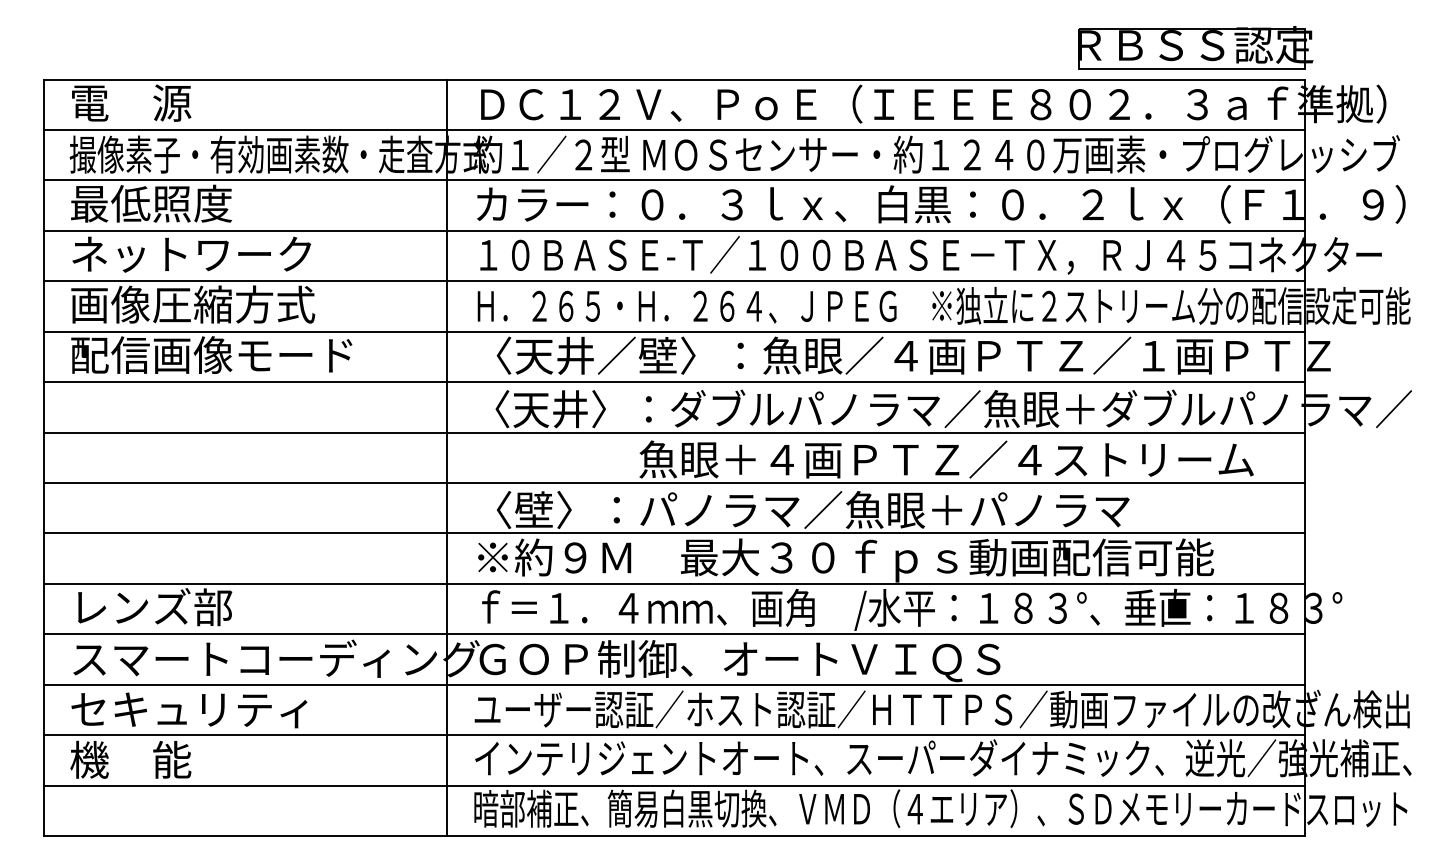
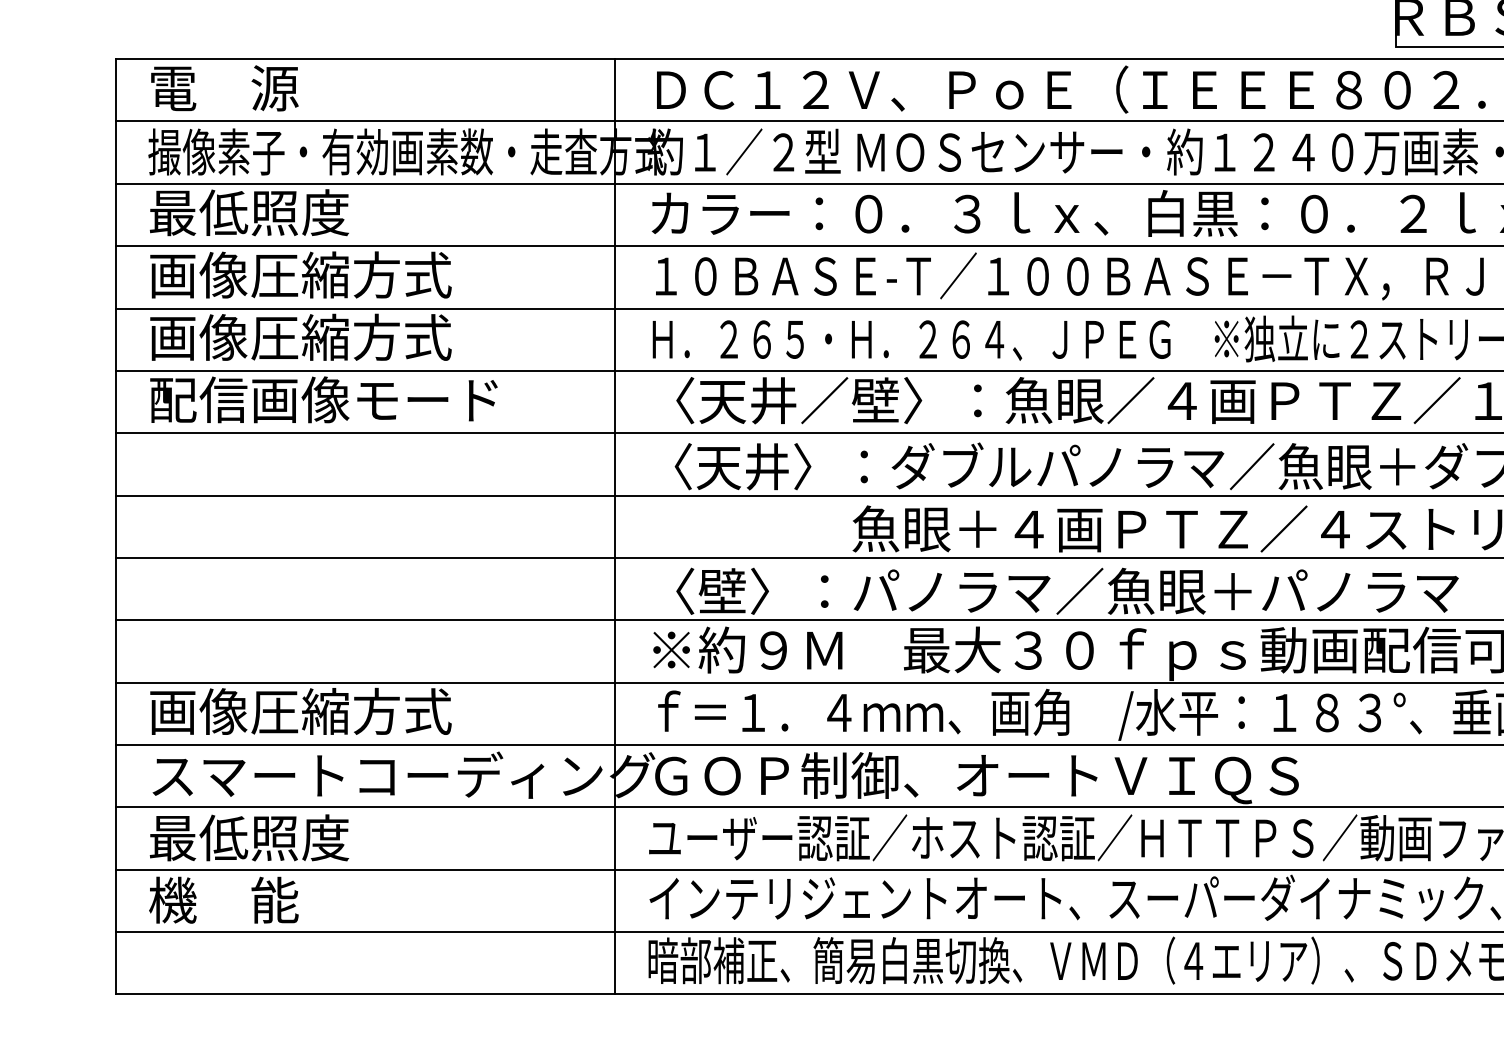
text: (193, 254) -> (301, 275), ネットワーク -> 画像圧縮方式
text: (193, 607) -> (301, 711), レンズ部 -> 画像圧縮方式
text: (189, 709) -> (296, 837), セキュリティ -> 最低照度

